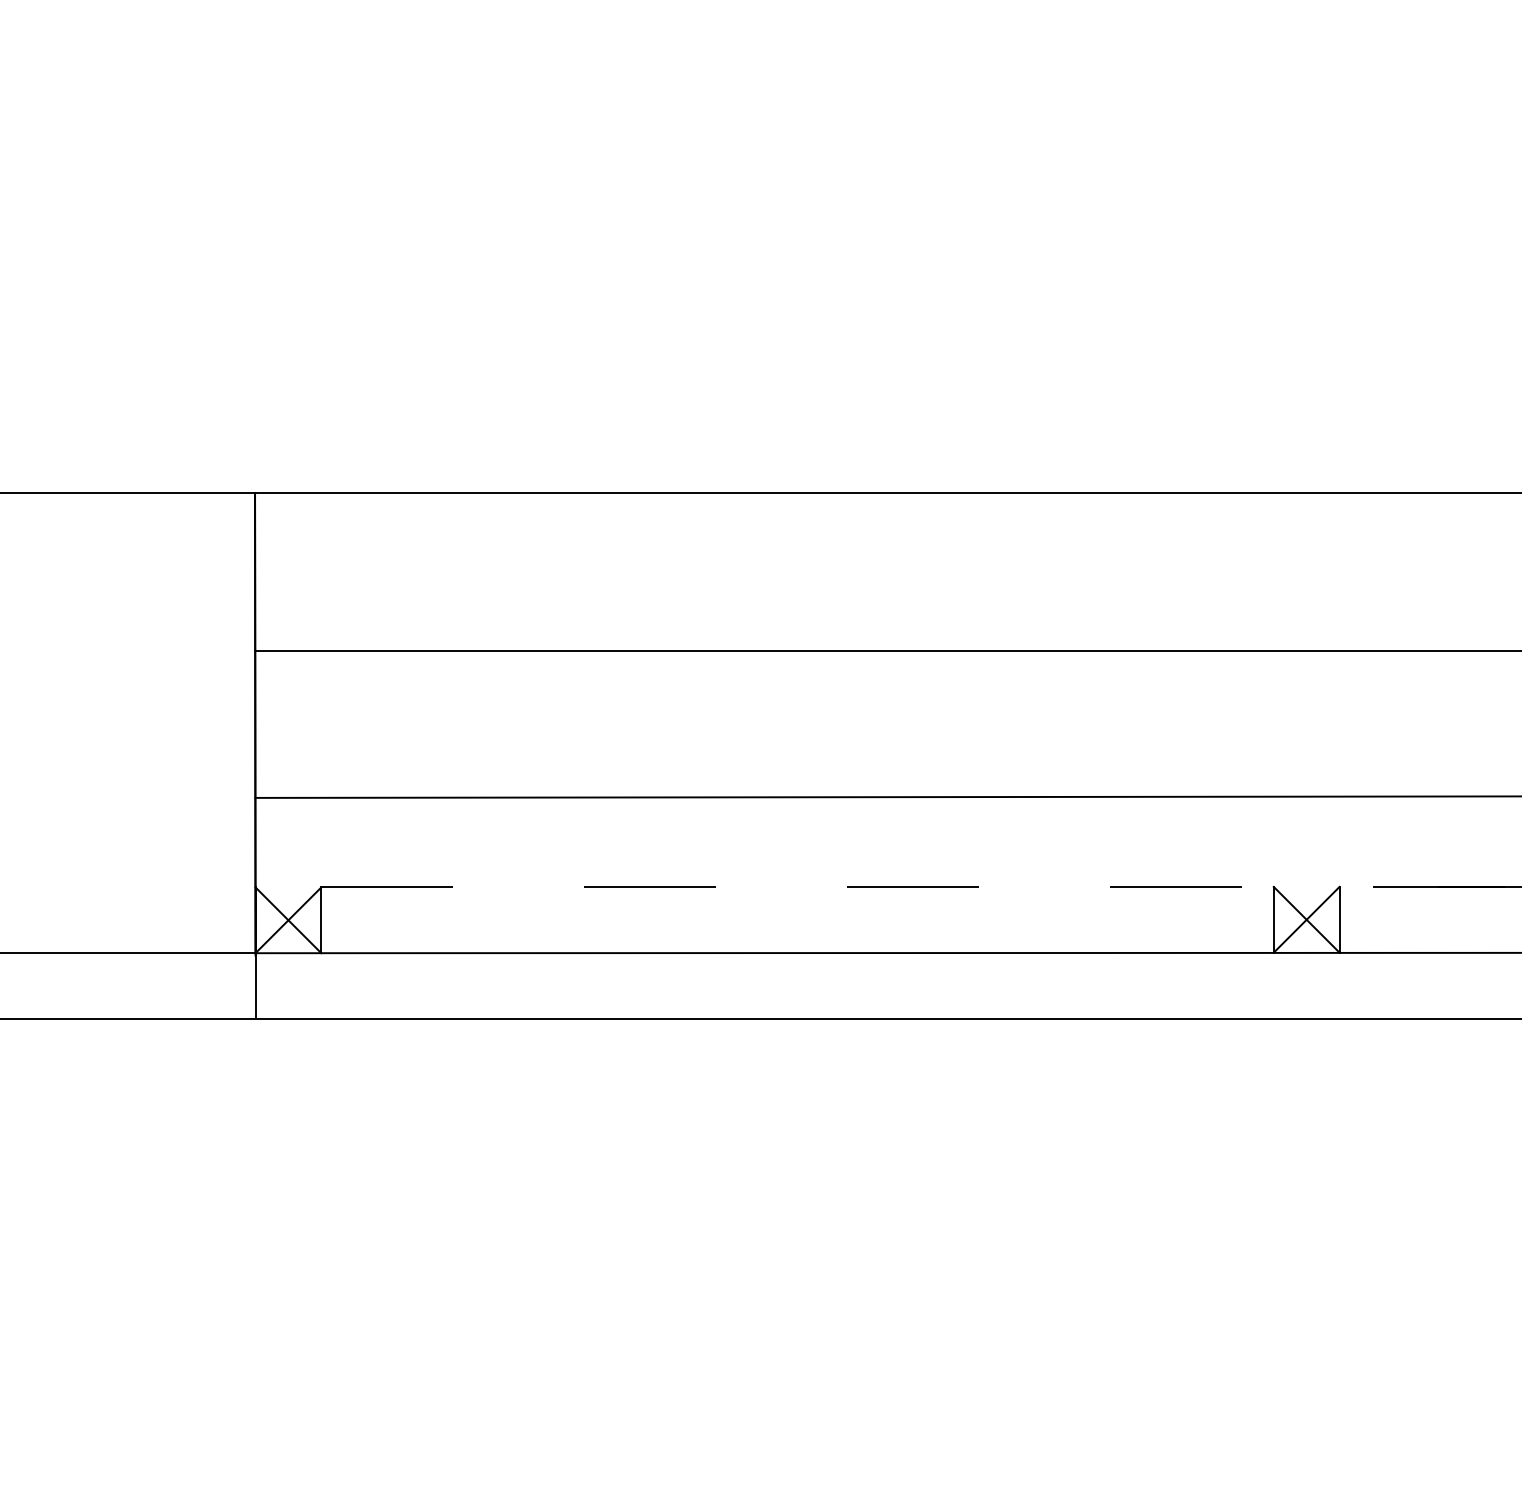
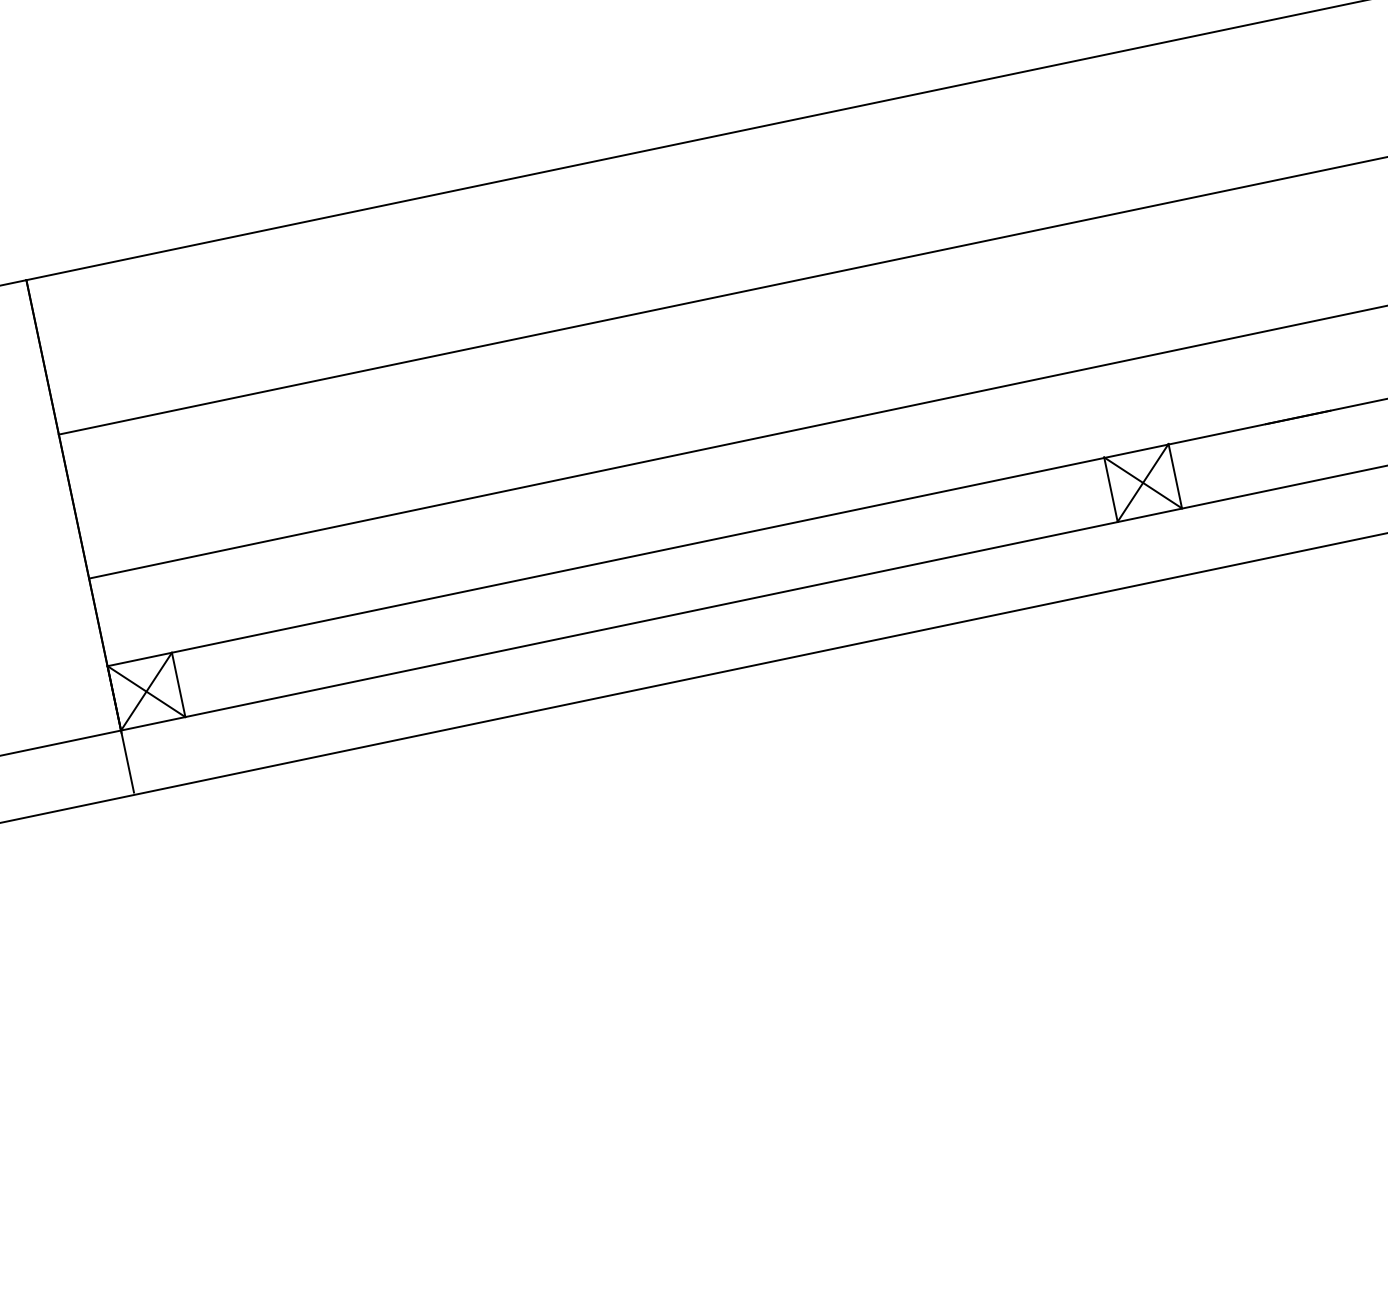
line: (880, 887) -> (719, 538), dashed -> solid

